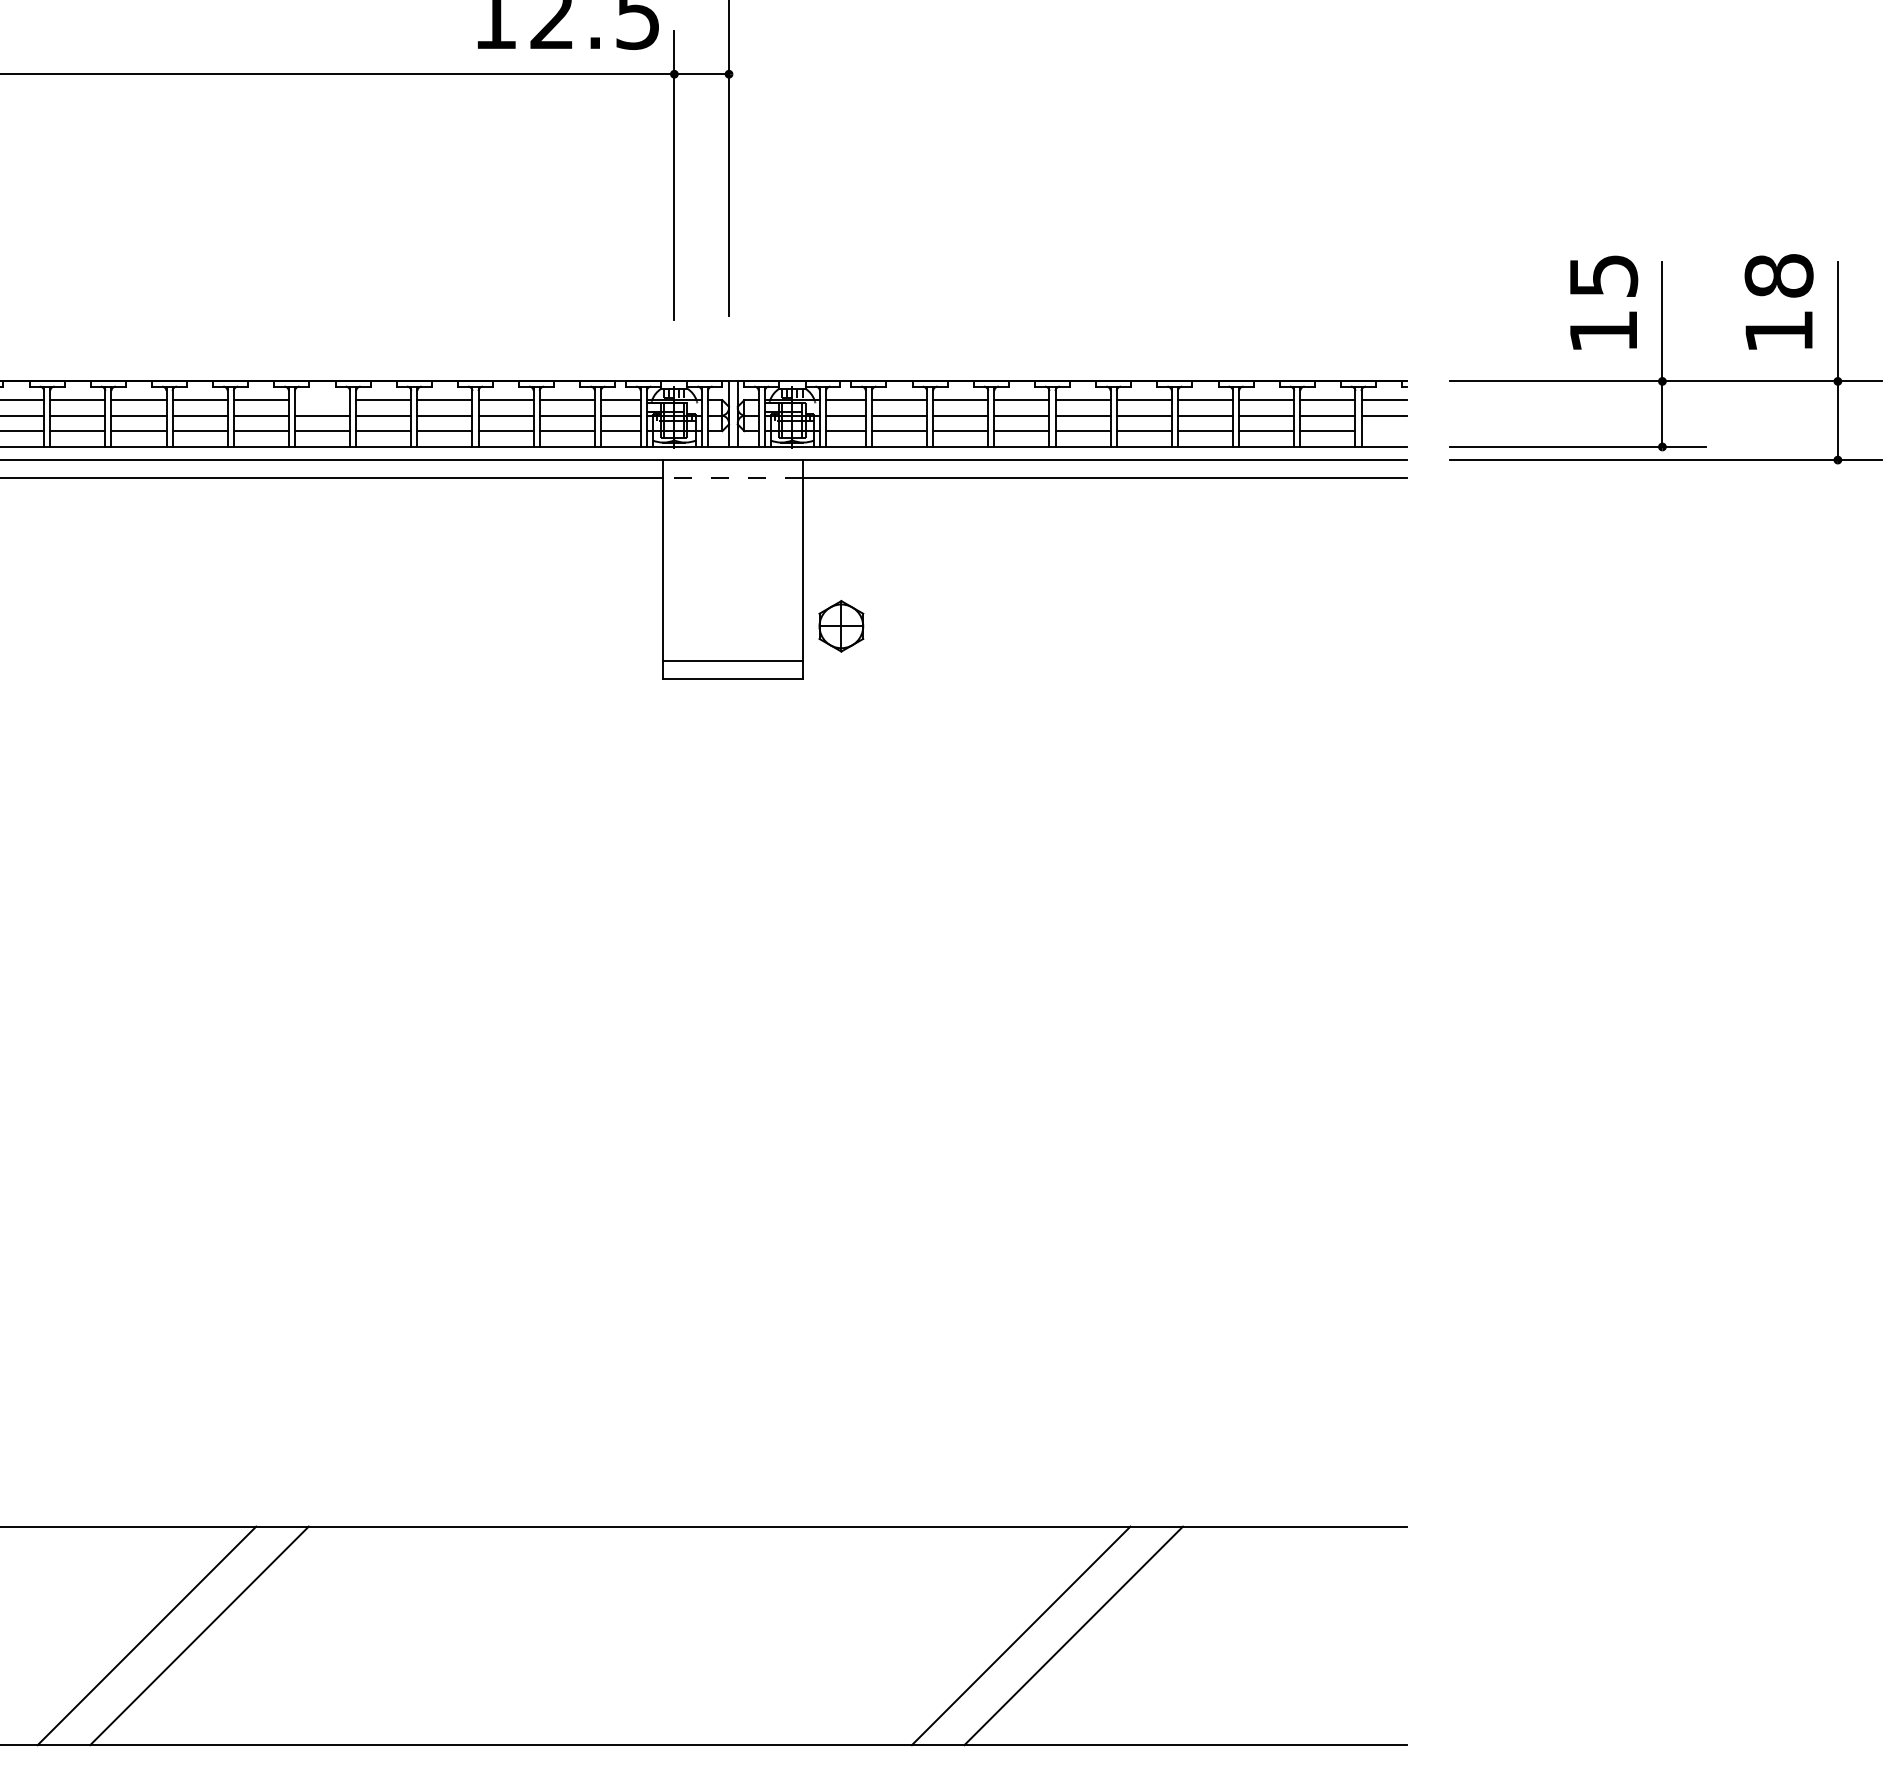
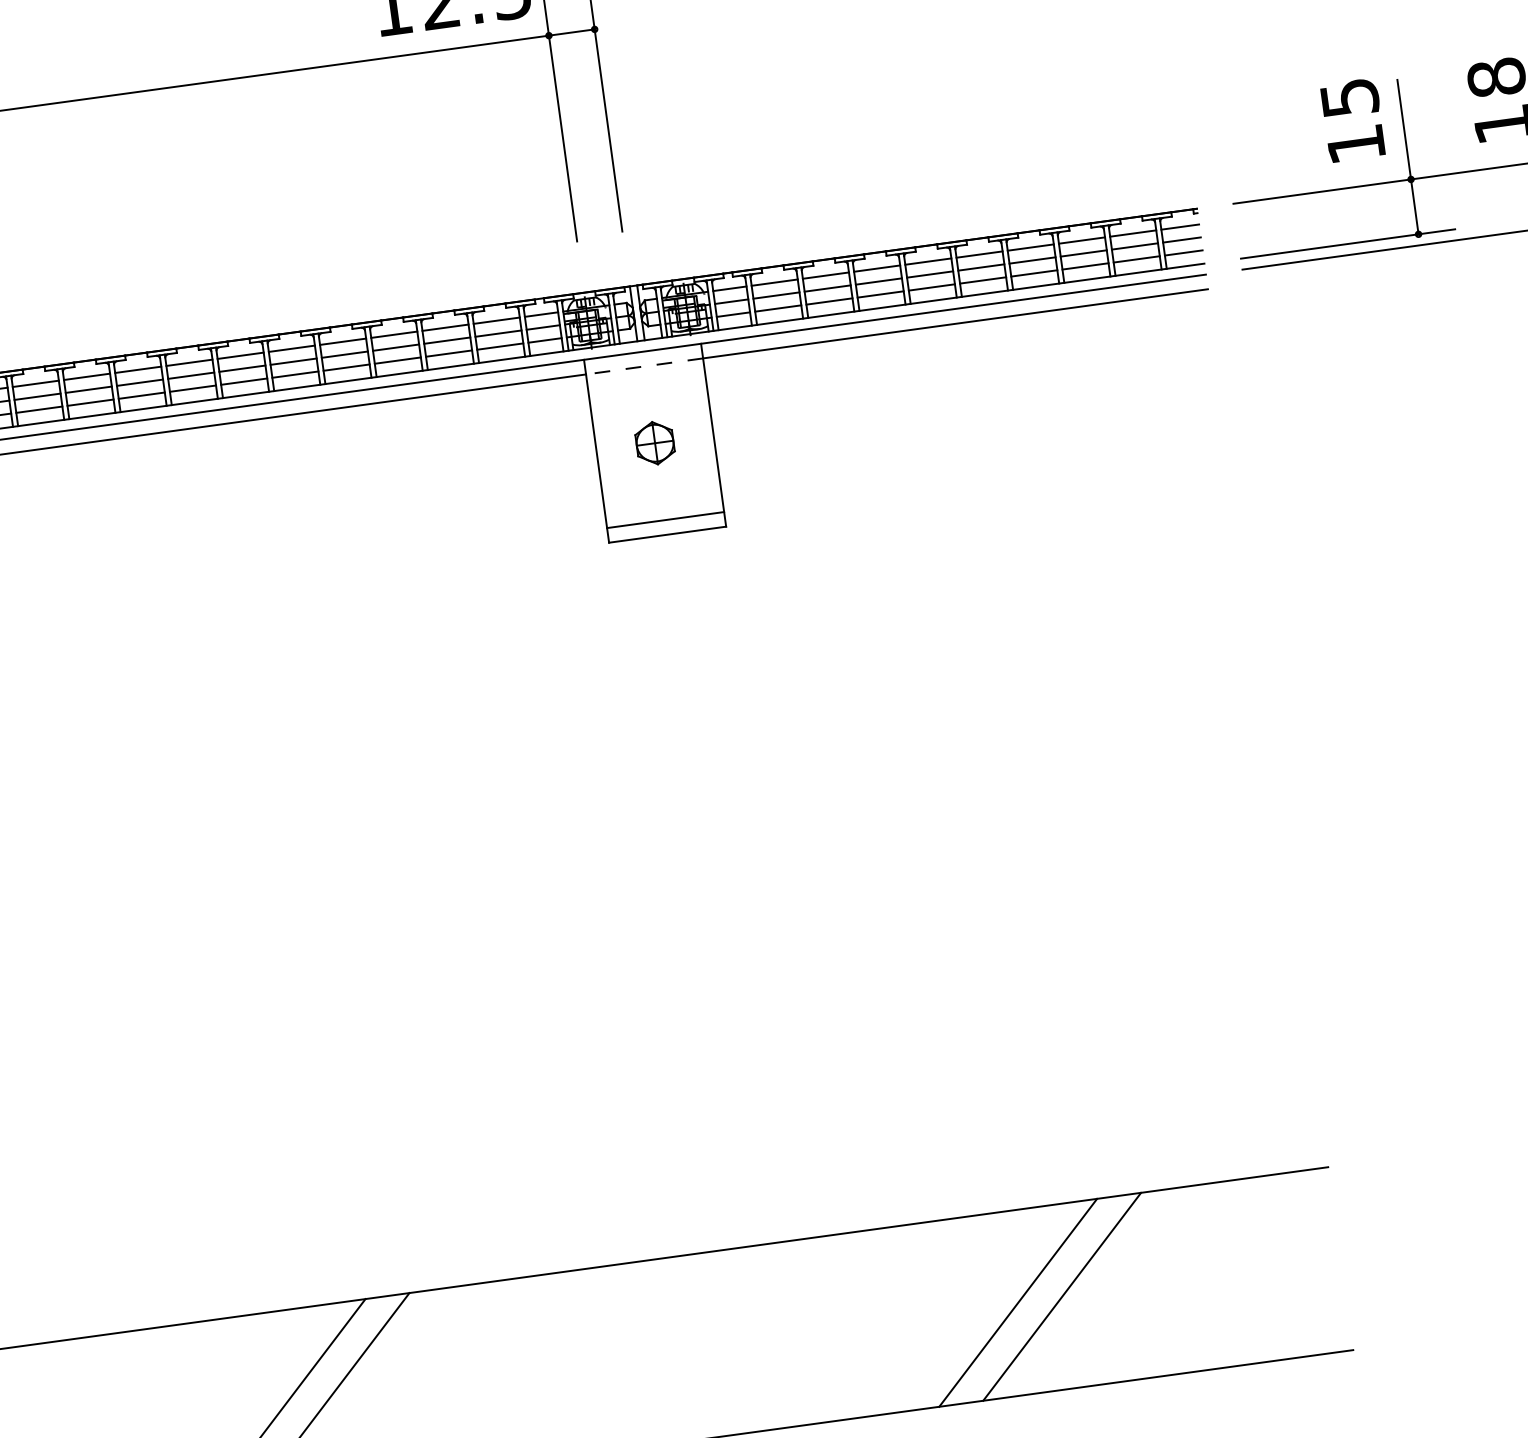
line: (322, 400) -> (291, 349), added
line: (1383, 431) -> (1183, 253), added
part: (841, 626) -> (655, 443), moved

